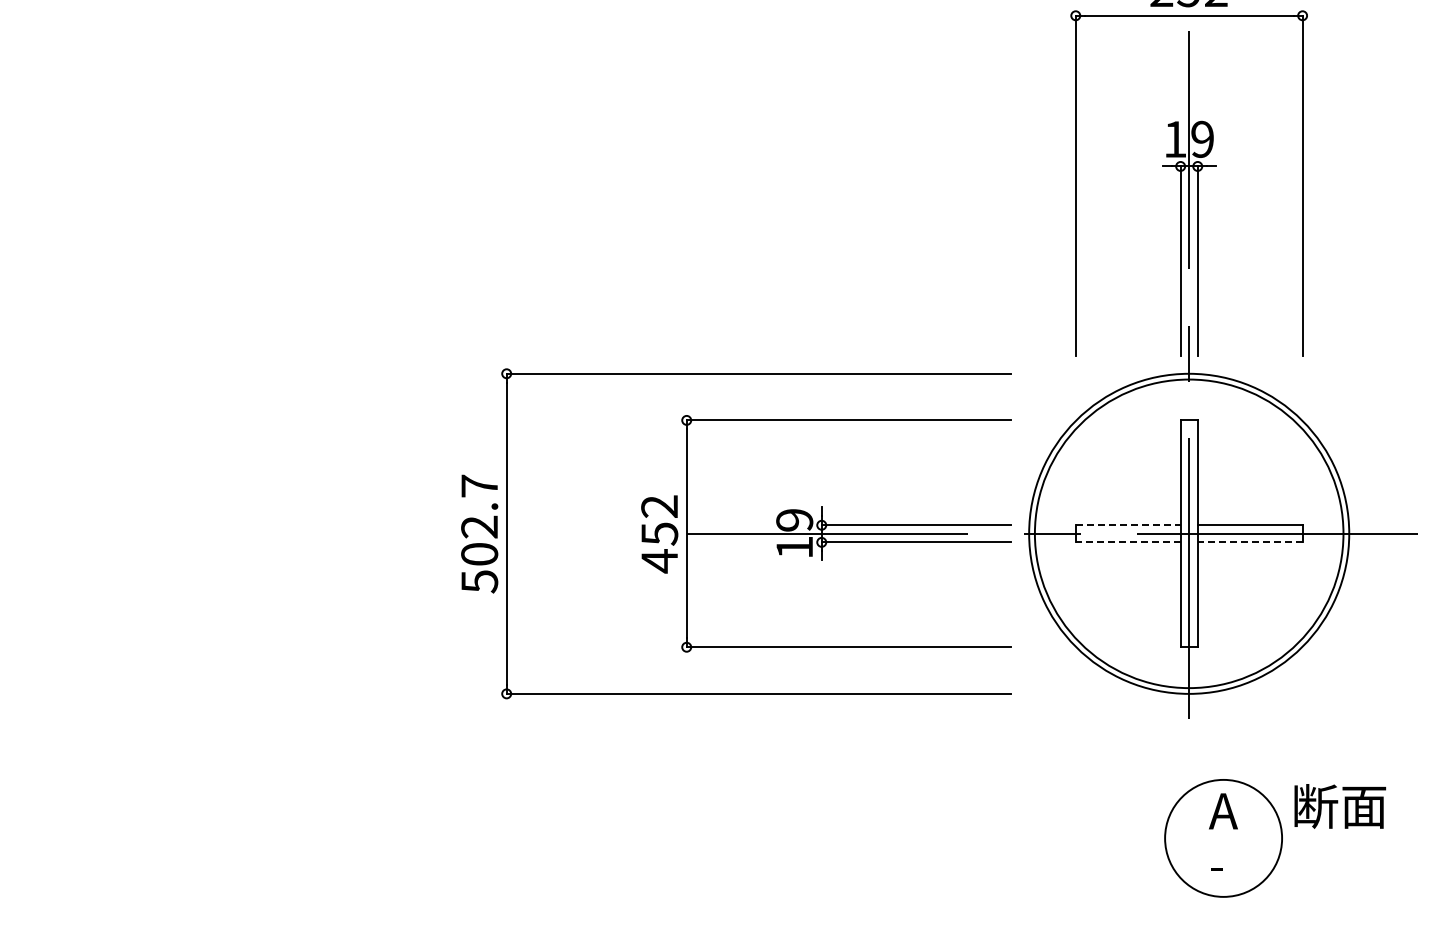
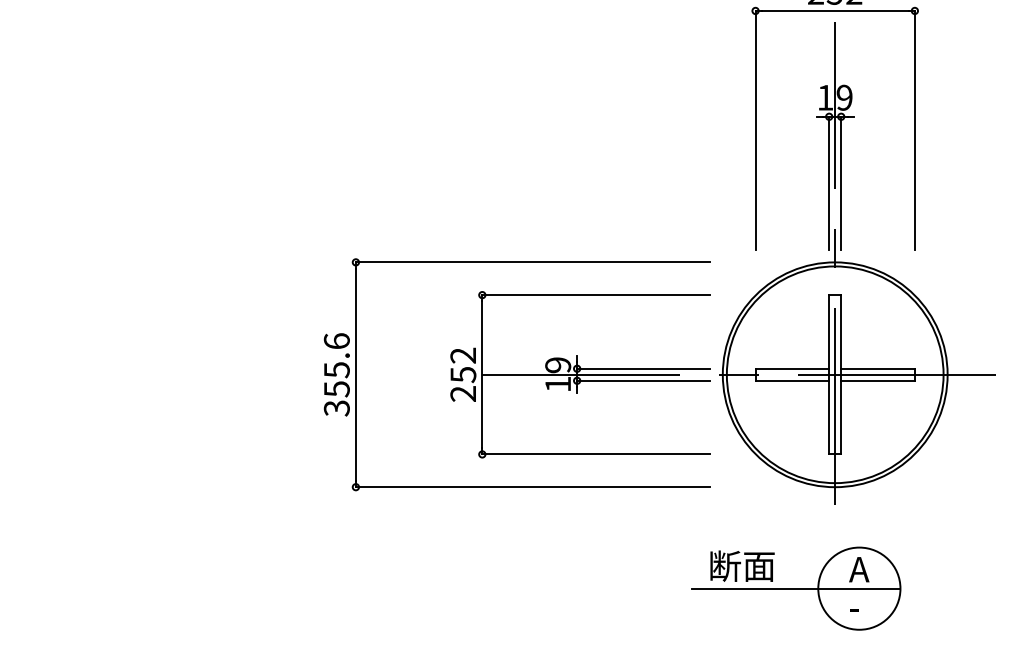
line: (1128, 525) -> (792, 368), dashed -> solid
text: (479, 533) -> (336, 374), 502.7 -> 355.6
line: (1127, 542) -> (791, 380), dashed -> solid
line: (1249, 542) -> (877, 380), dashed -> solid
text: (659, 561) -> (463, 394), 452 -> 252
text: (1339, 806) -> (742, 566), moved
line: (1133, 838) -> (796, 588), added

